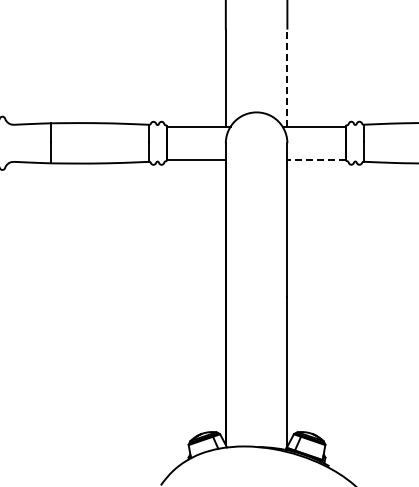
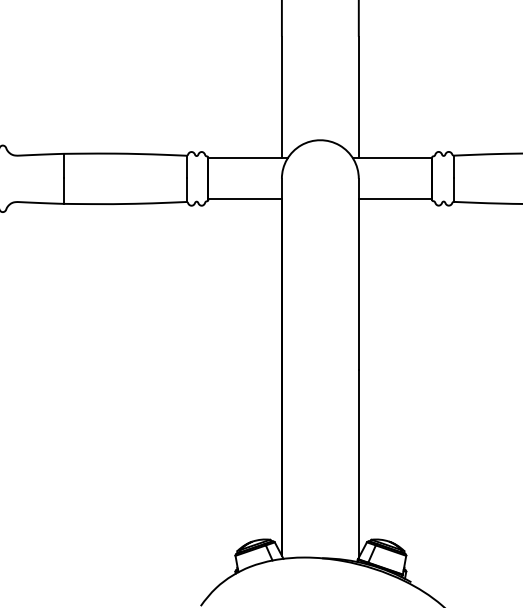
line: (287, 78) -> (358, 97), dashed -> solid
line: (316, 159) -> (395, 199), dashed -> solid

